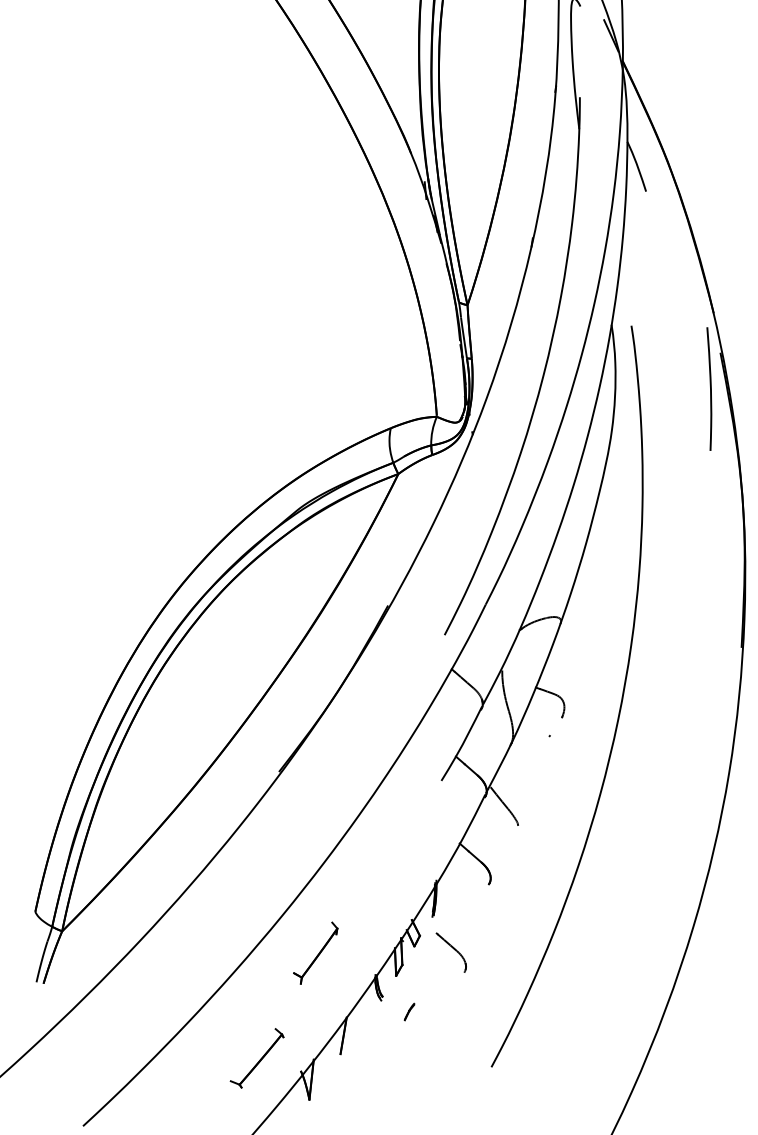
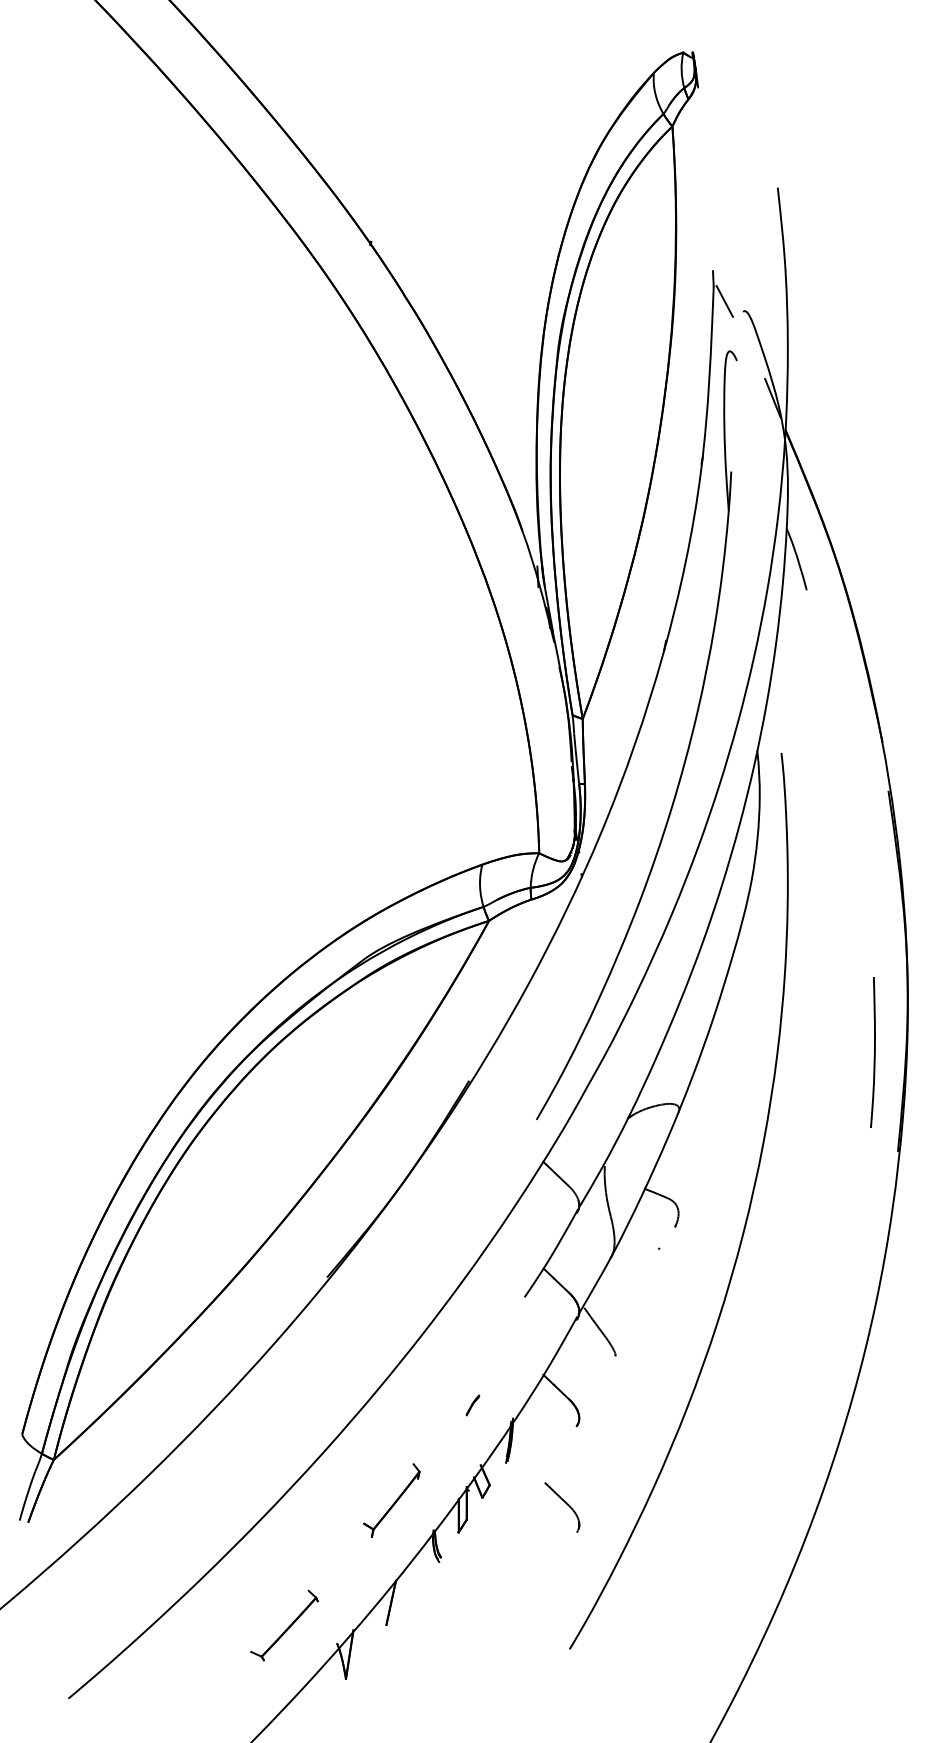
curve: (710, 389) -> (874, 1052), moved
part: (451, 952) -> (562, 1507), moved
part: (315, 953) -> (391, 1500), moved
line: (409, 1012) -> (472, 1405), moved

